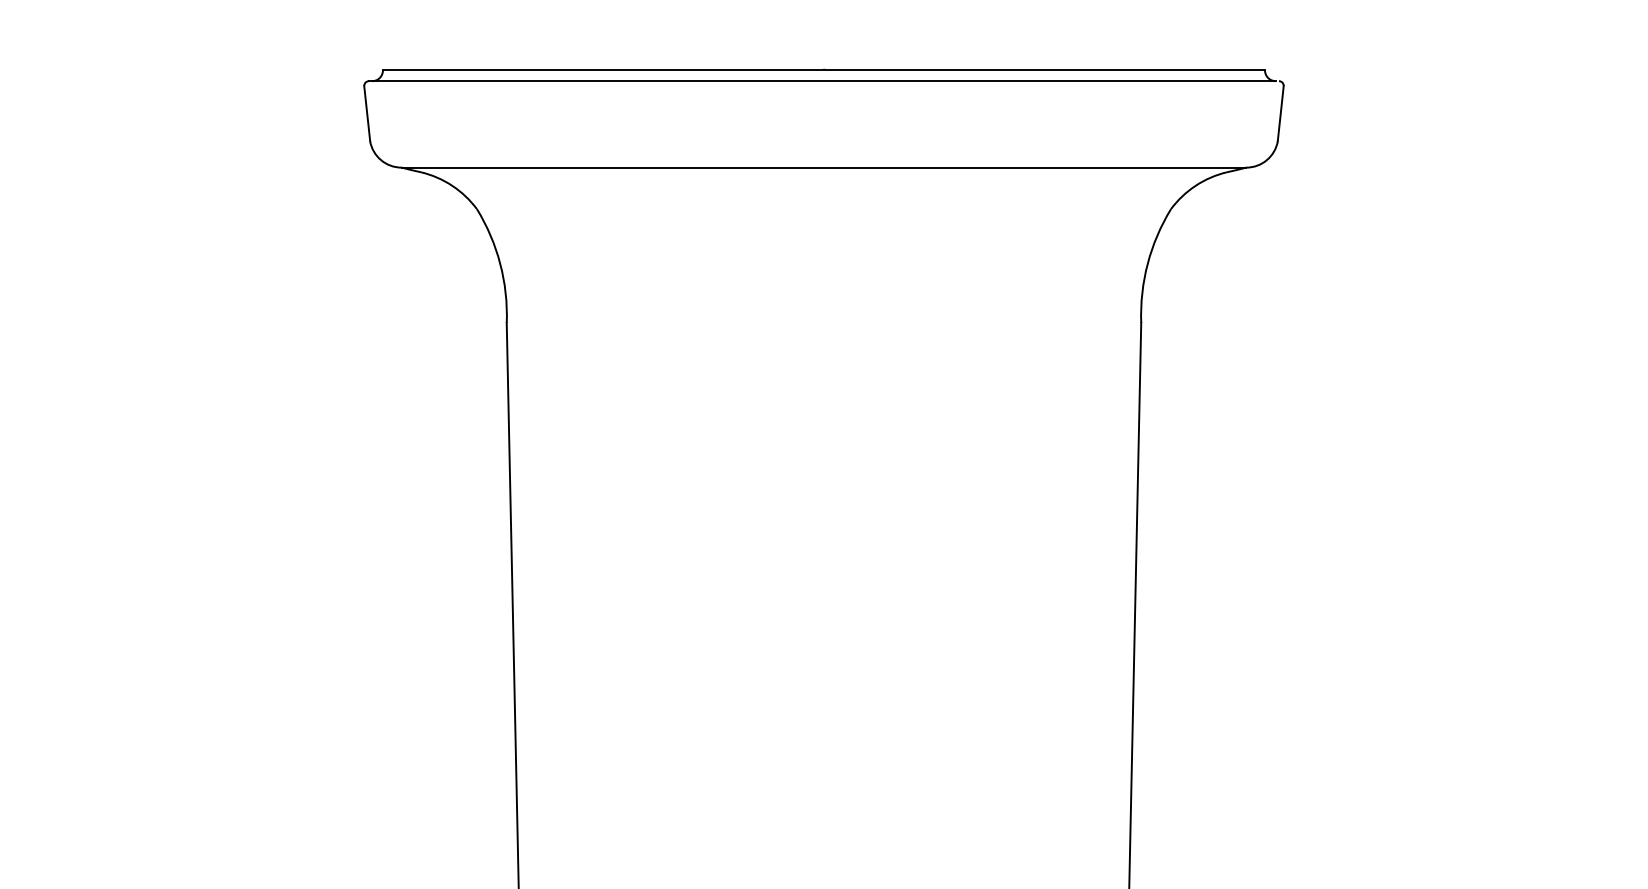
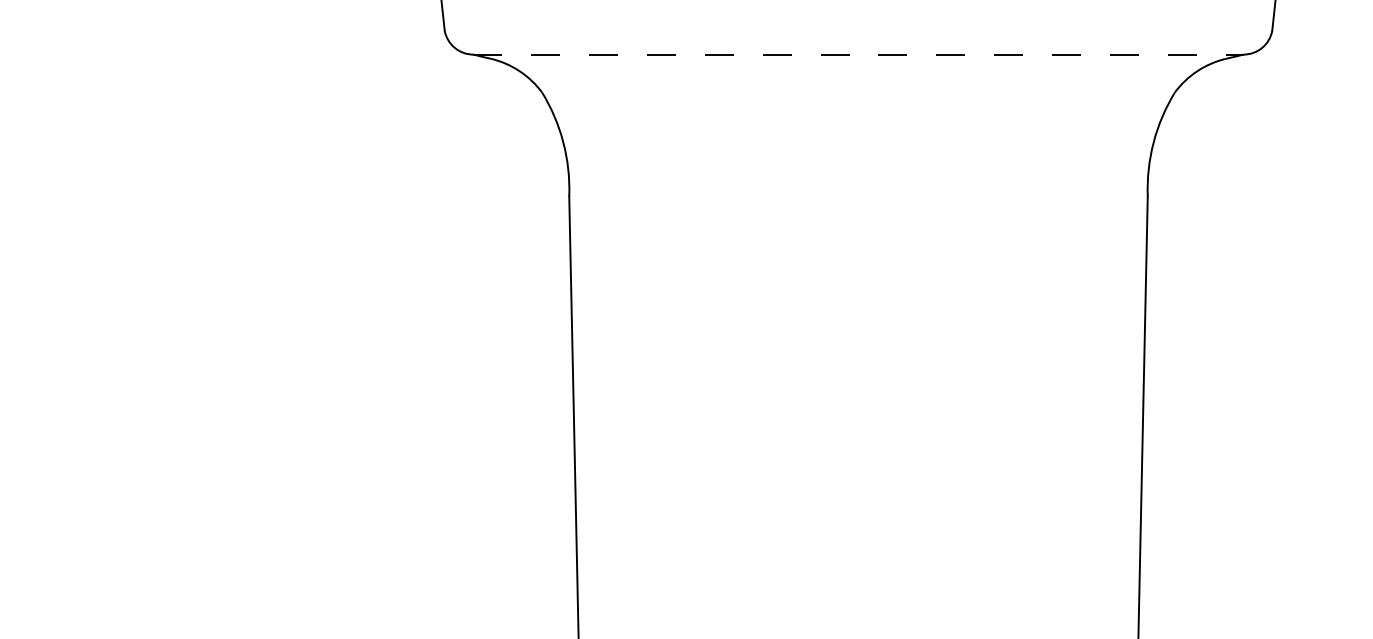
line: (824, 167) -> (858, 54), solid -> dashed

